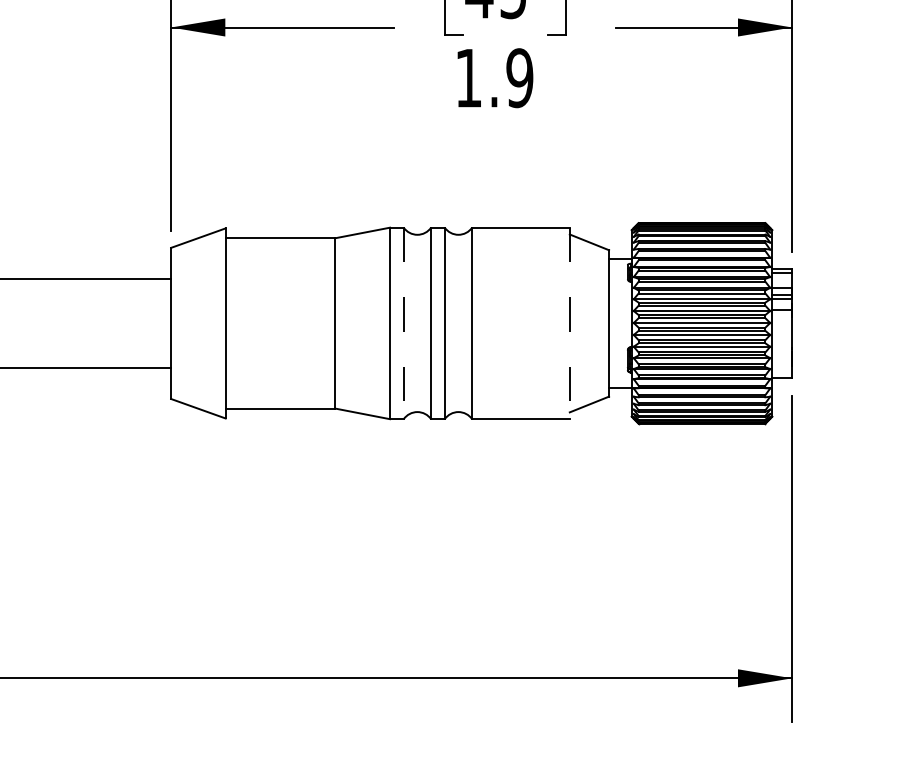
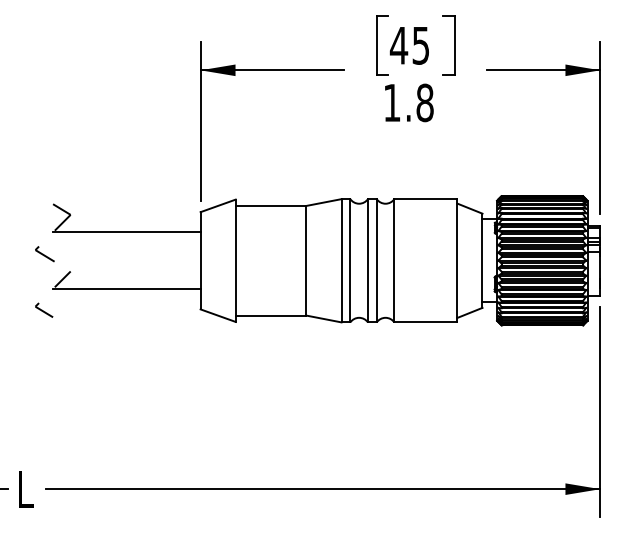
text: (518, 77) -> (424, 102), 1.9 -> 1.8
line: (403, 323) -> (350, 260), dashed -> solid
line: (570, 323) -> (457, 260), dashed -> solid

